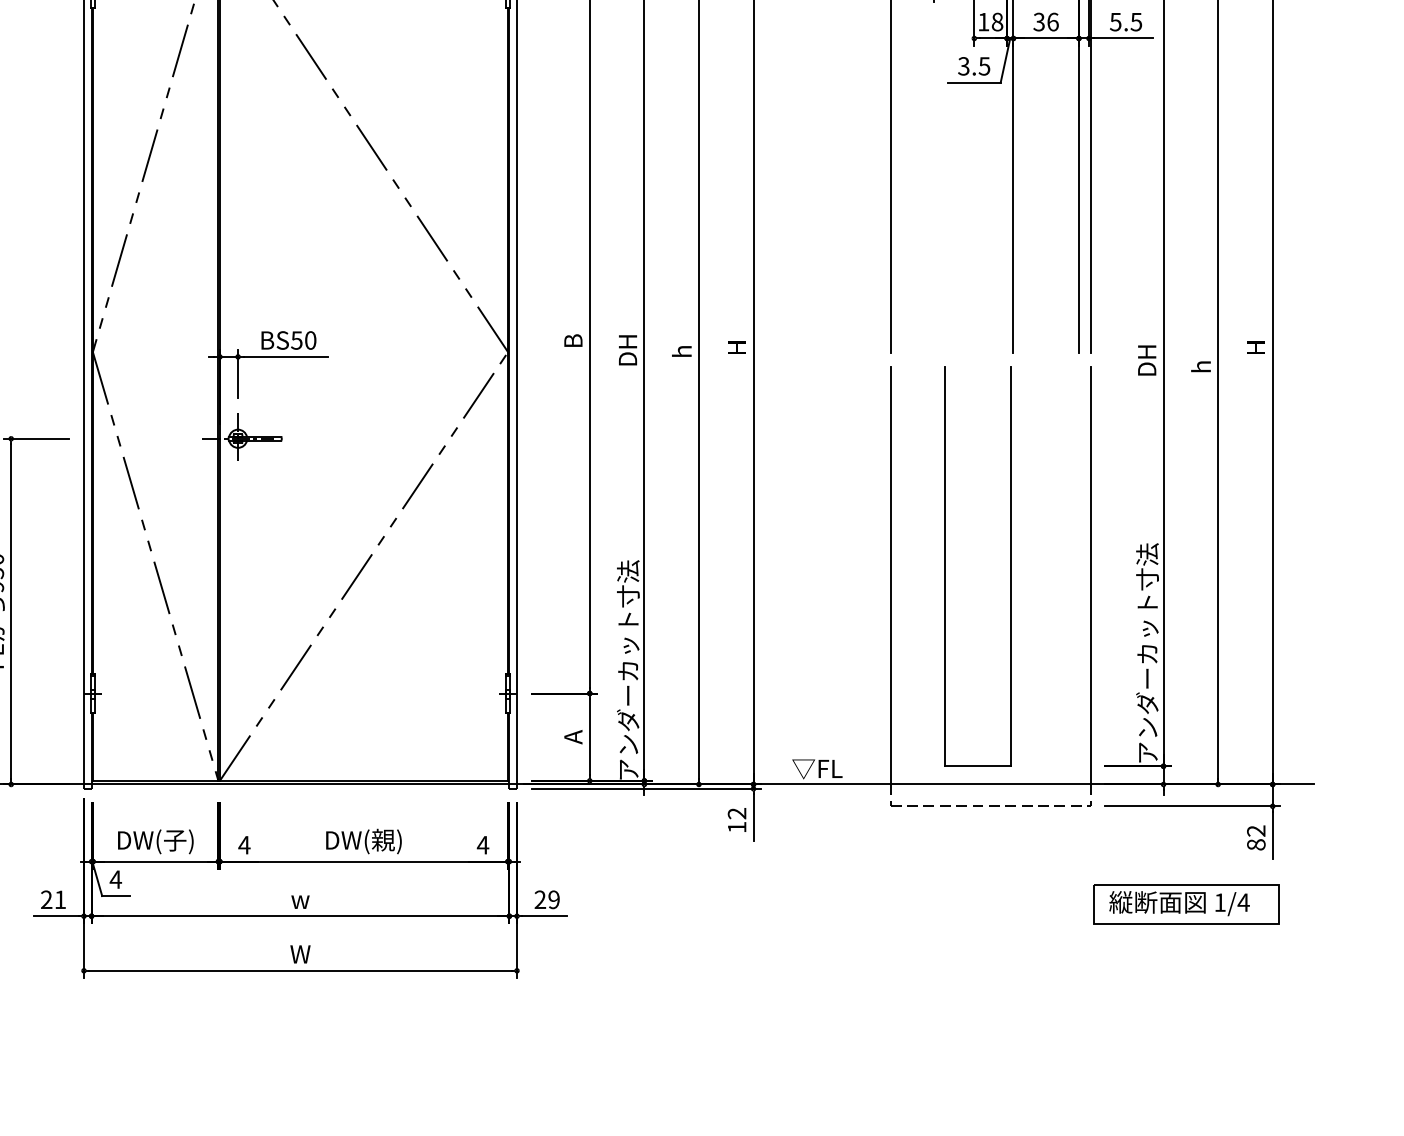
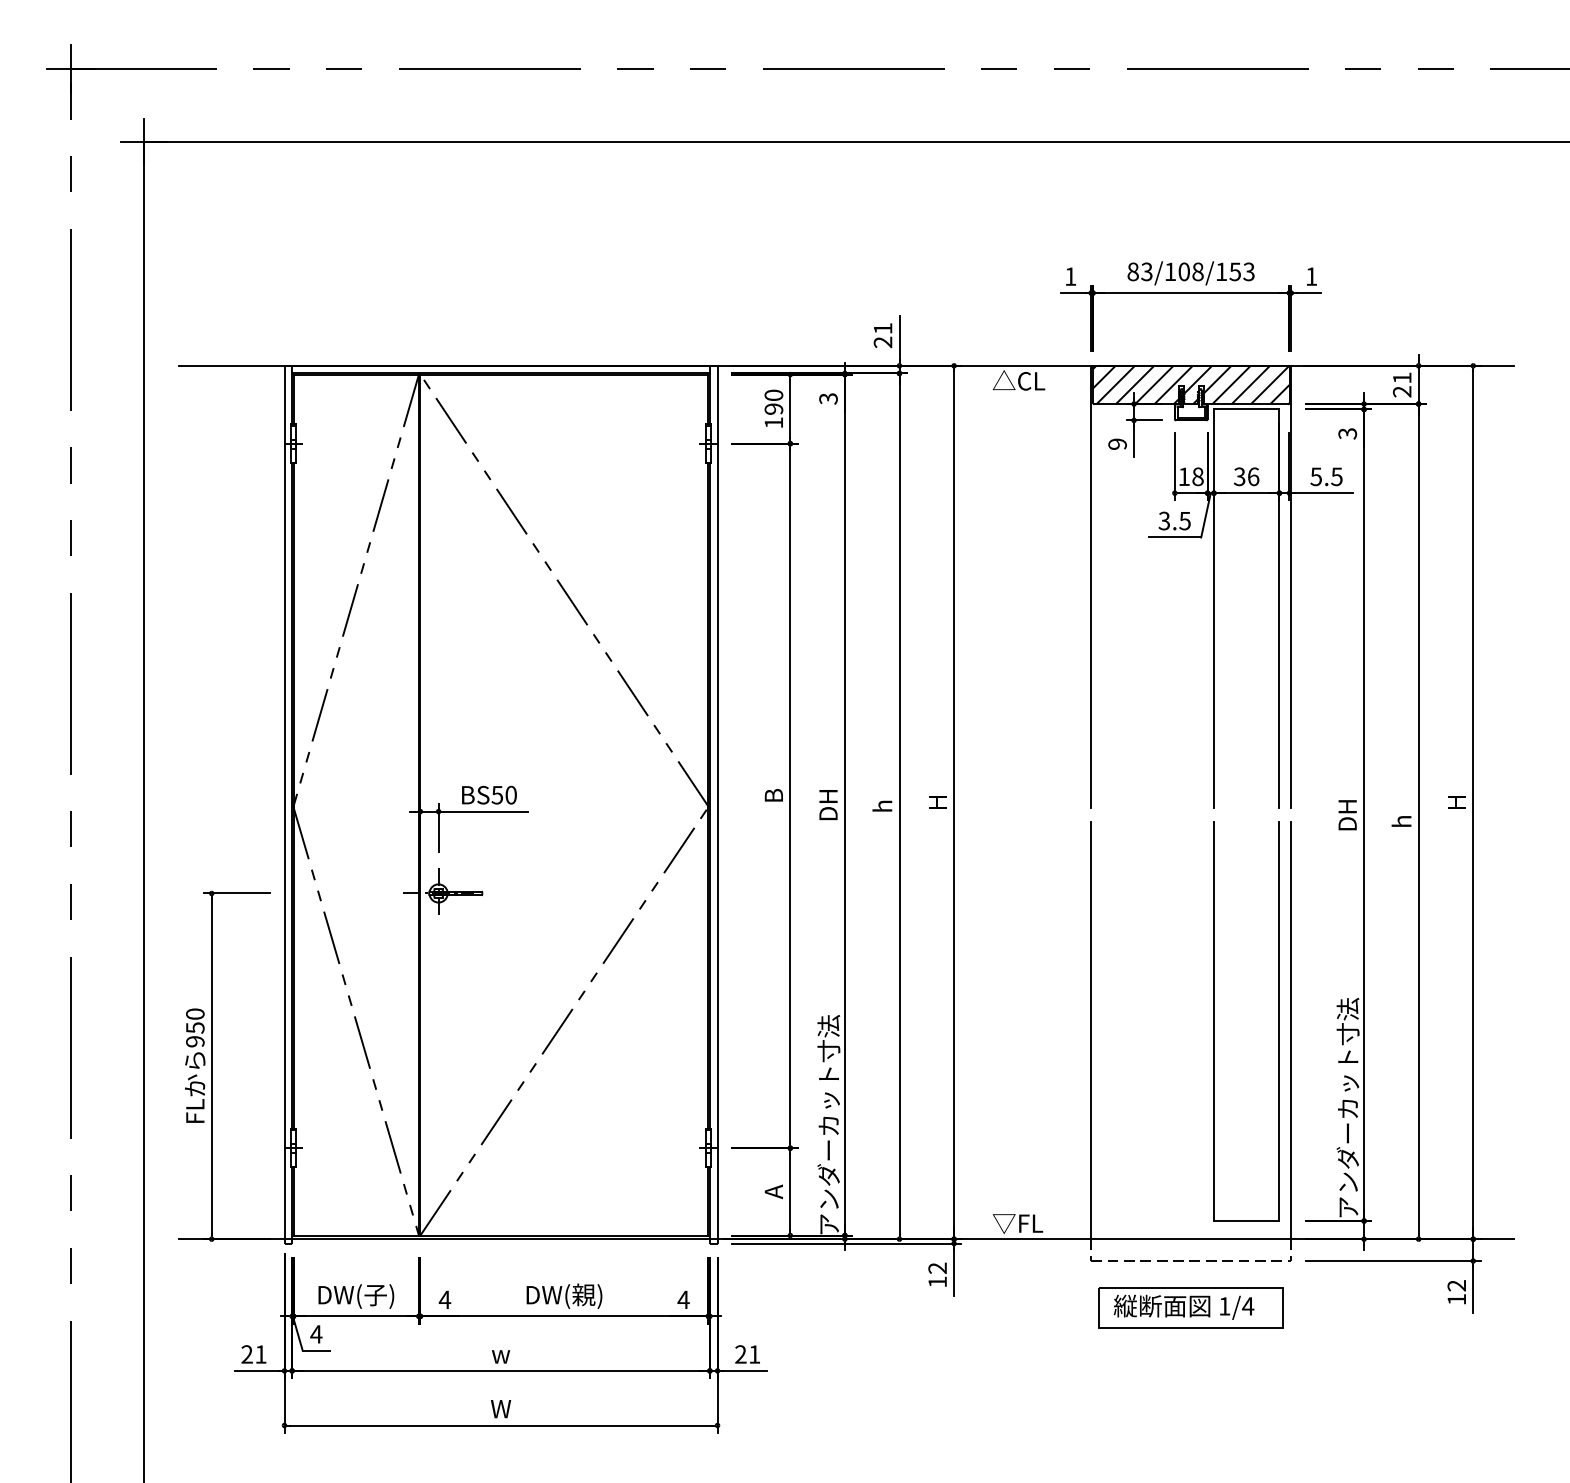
part: (945, 566) -> (1214, 1021), moved
text: (1255, 844) -> (1456, 1299), 82 -> 12
text: (553, 899) -> (754, 1354), 29 -> 21
part: (1185, 903) -> (1190, 1307), moved

